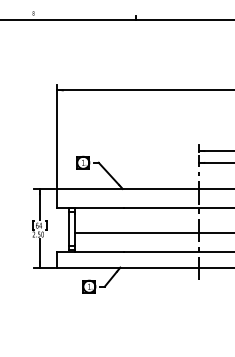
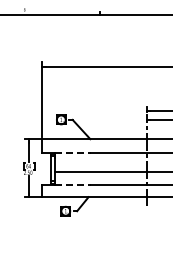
line: (99, 207) -> (73, 152), solid -> dashed
line: (99, 251) -> (73, 185), solid -> dashed

